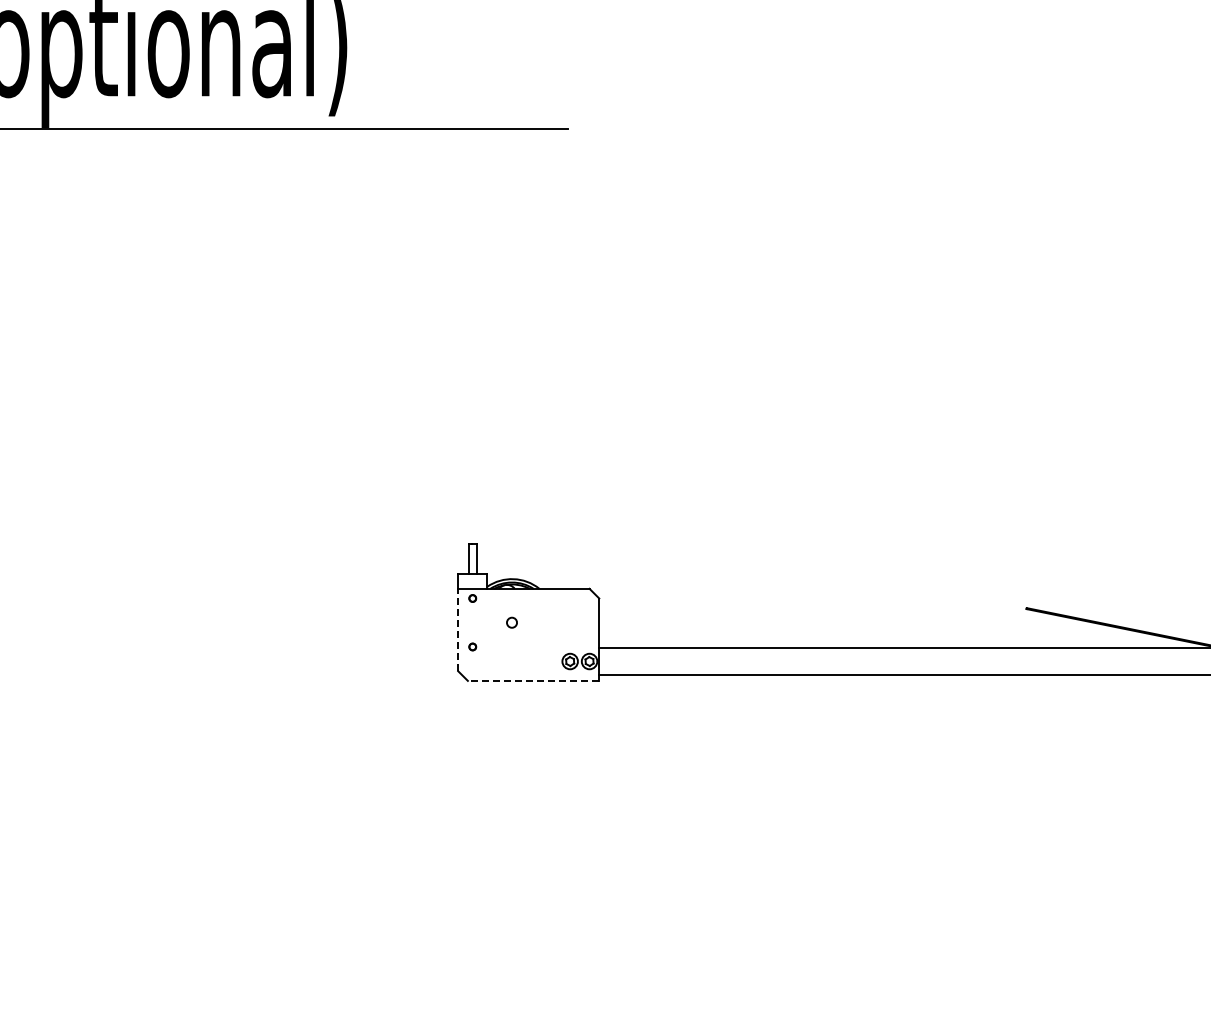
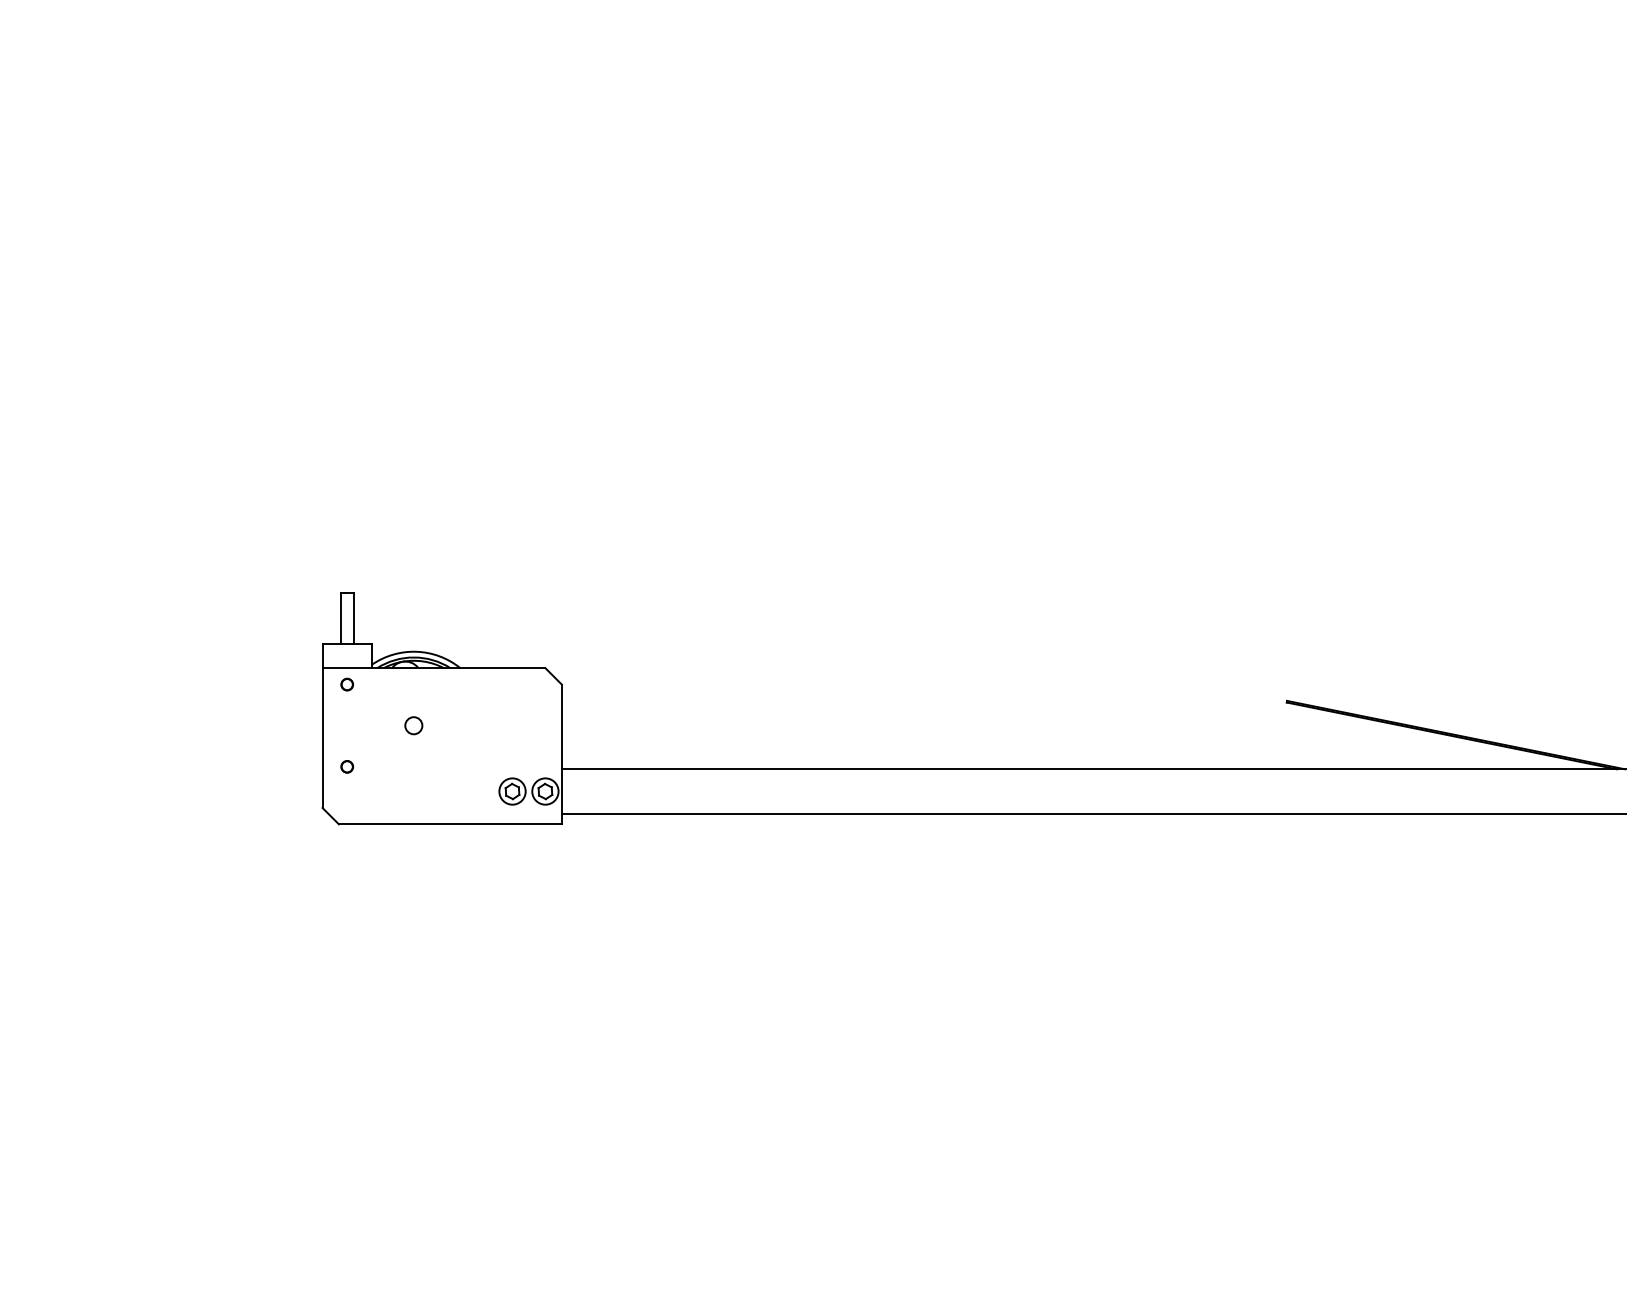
line: (458, 629) -> (323, 737), dashed -> solid
line: (533, 680) -> (450, 823), dashed -> solid

